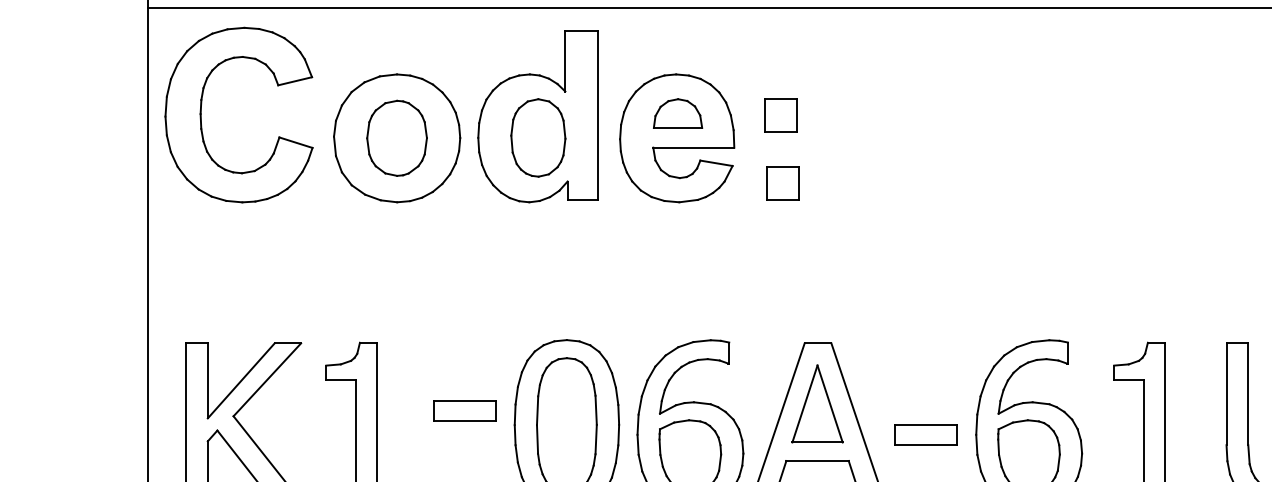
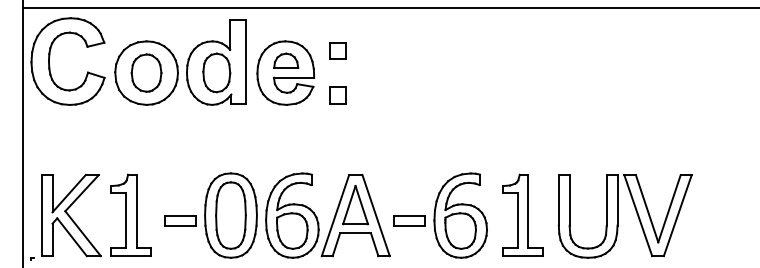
part: (779, 114) -> (337, 50), moved
part: (465, 410) -> (180, 220), moved

